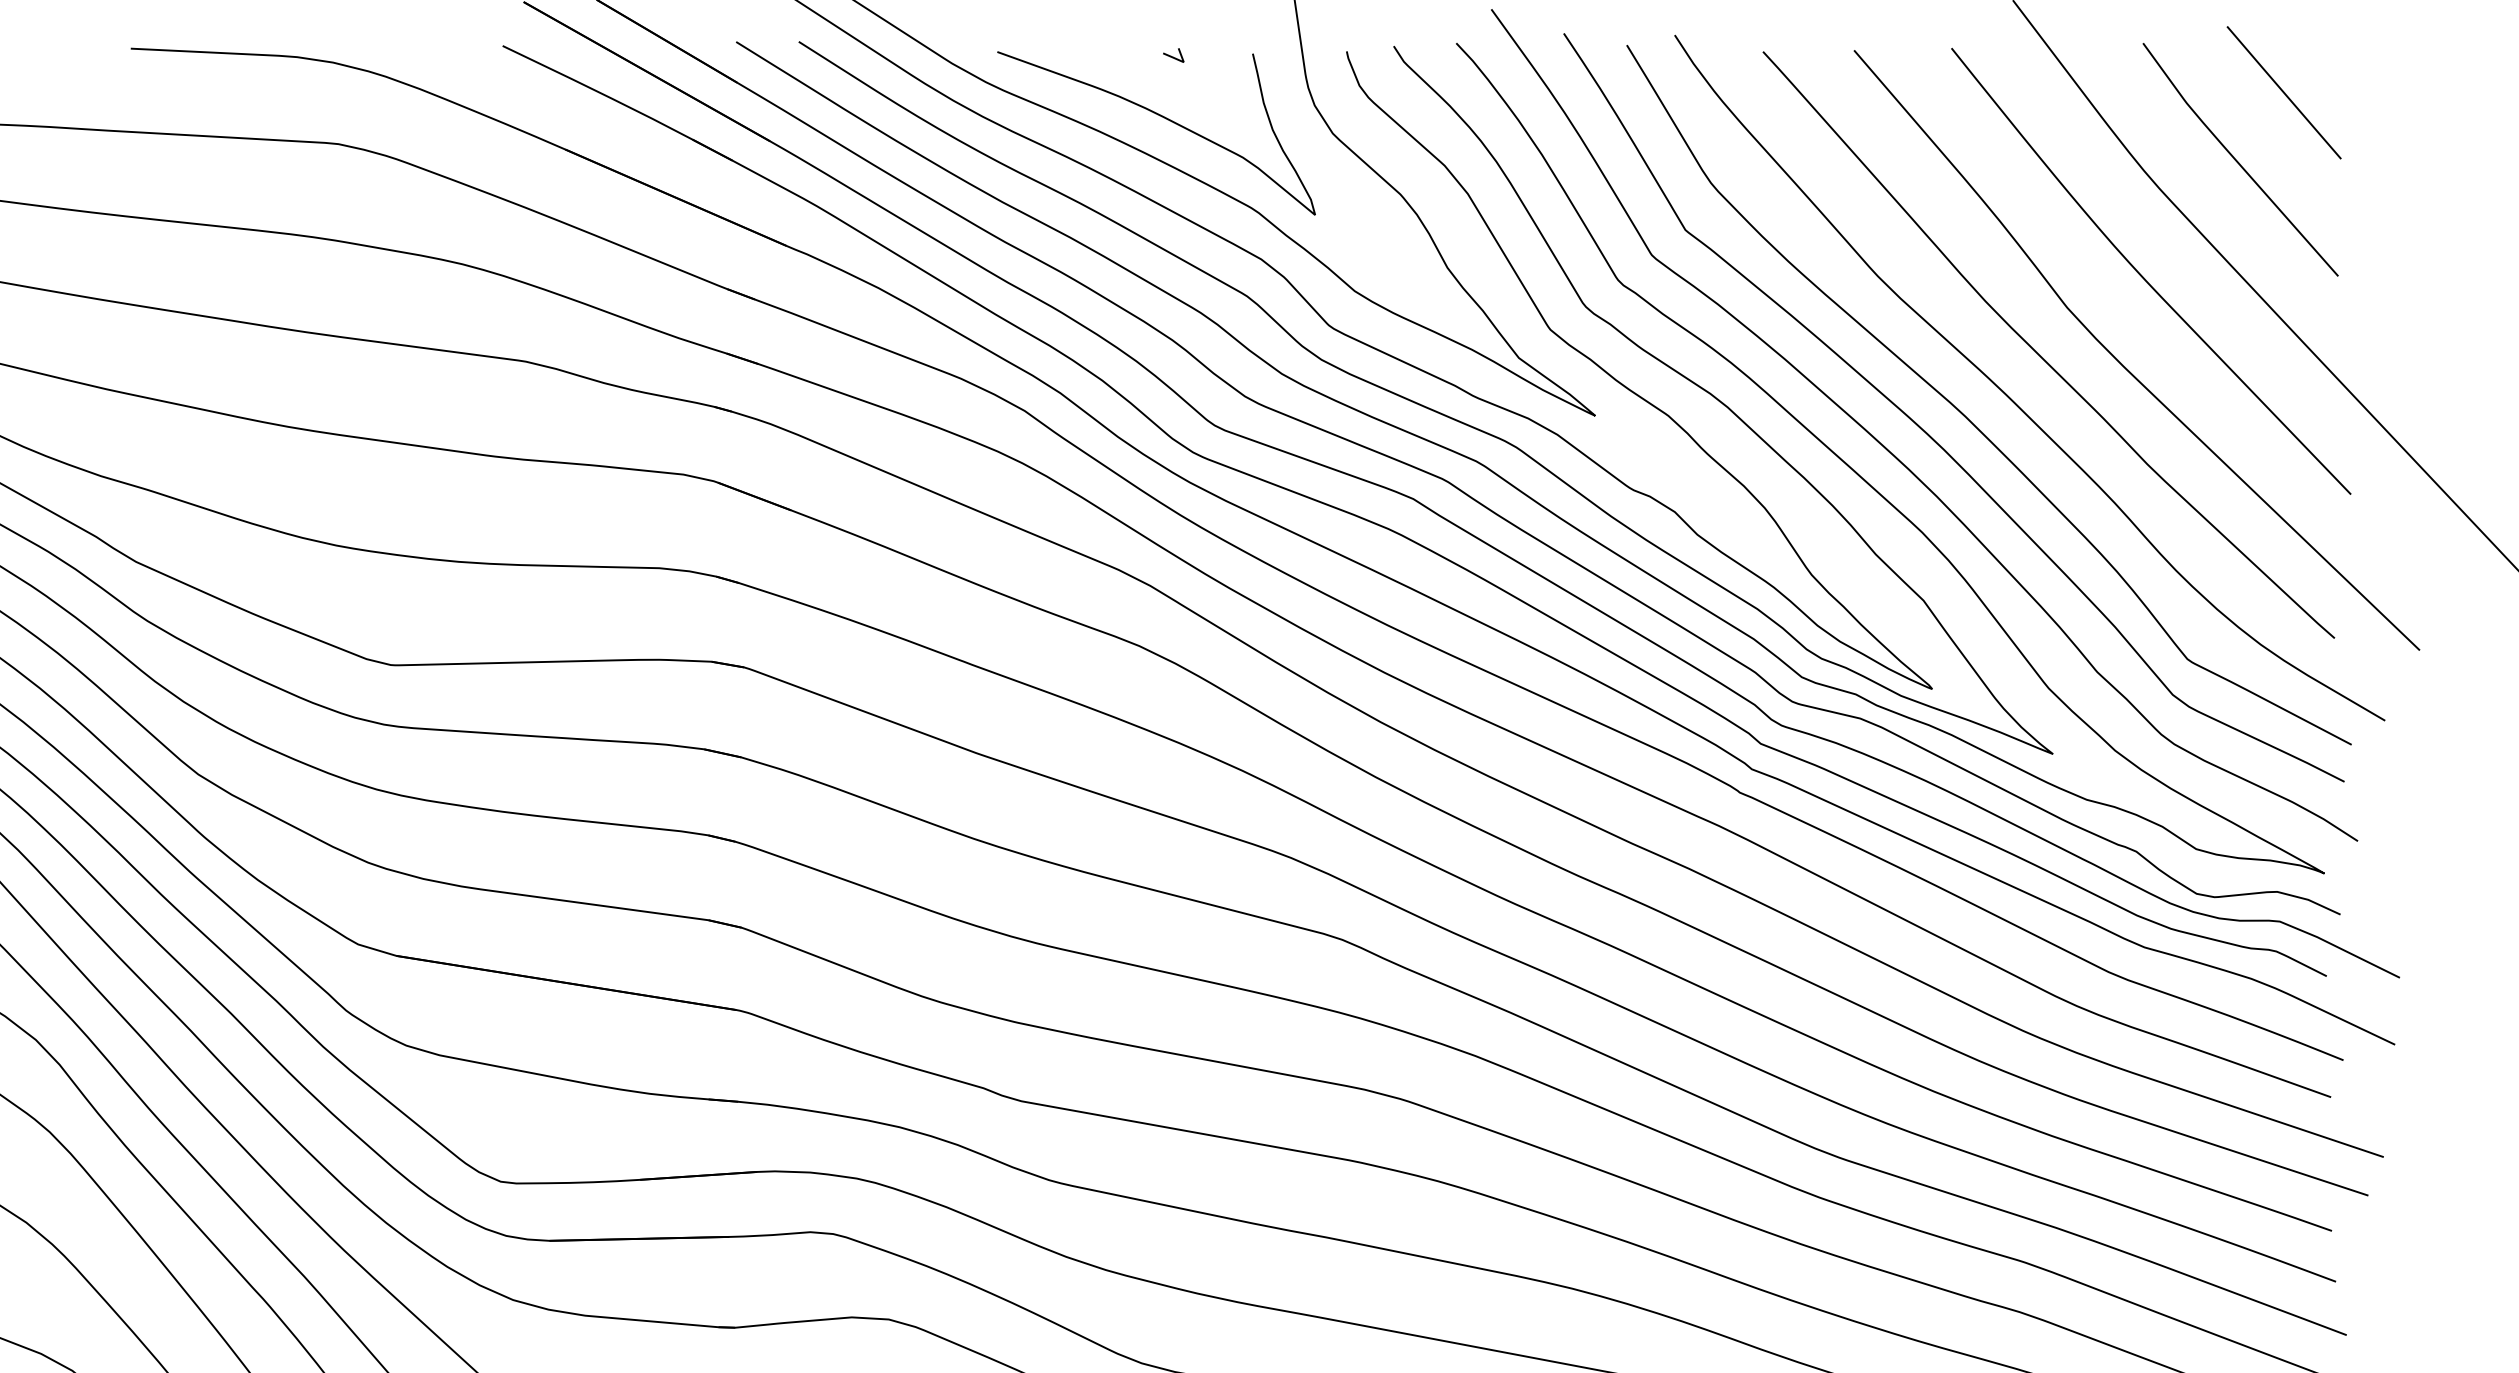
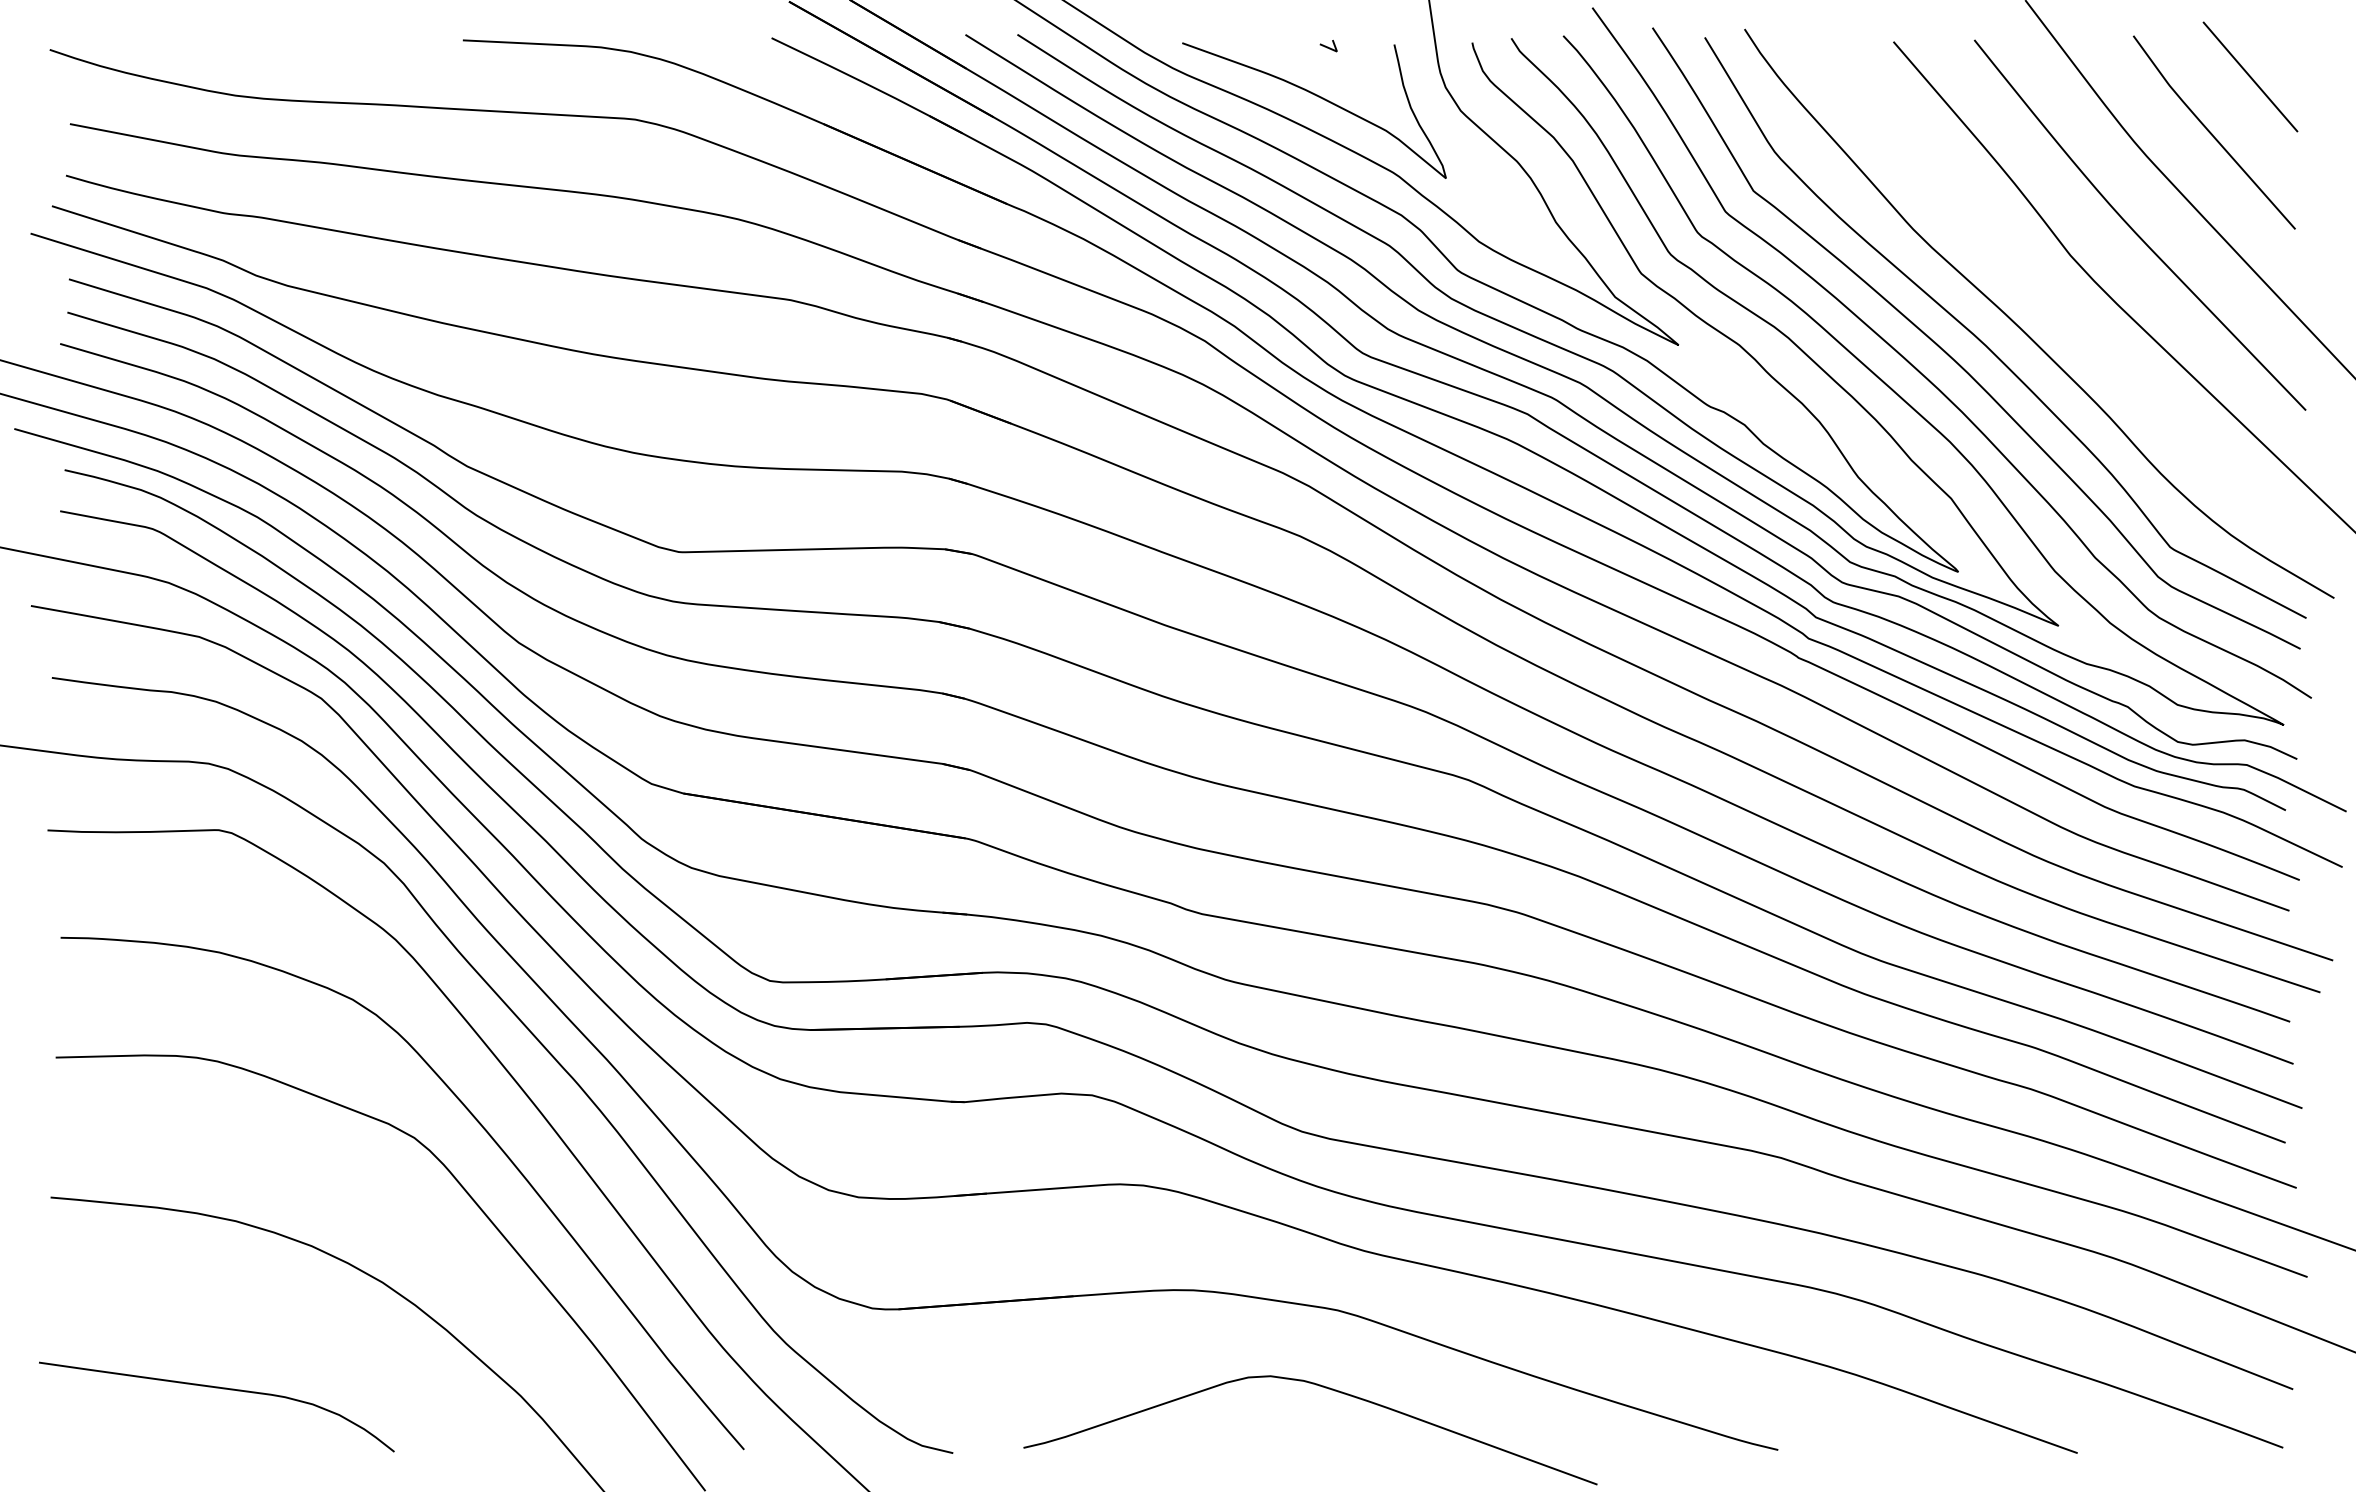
curve: (2039, 353) -> (2047, 293), removed

